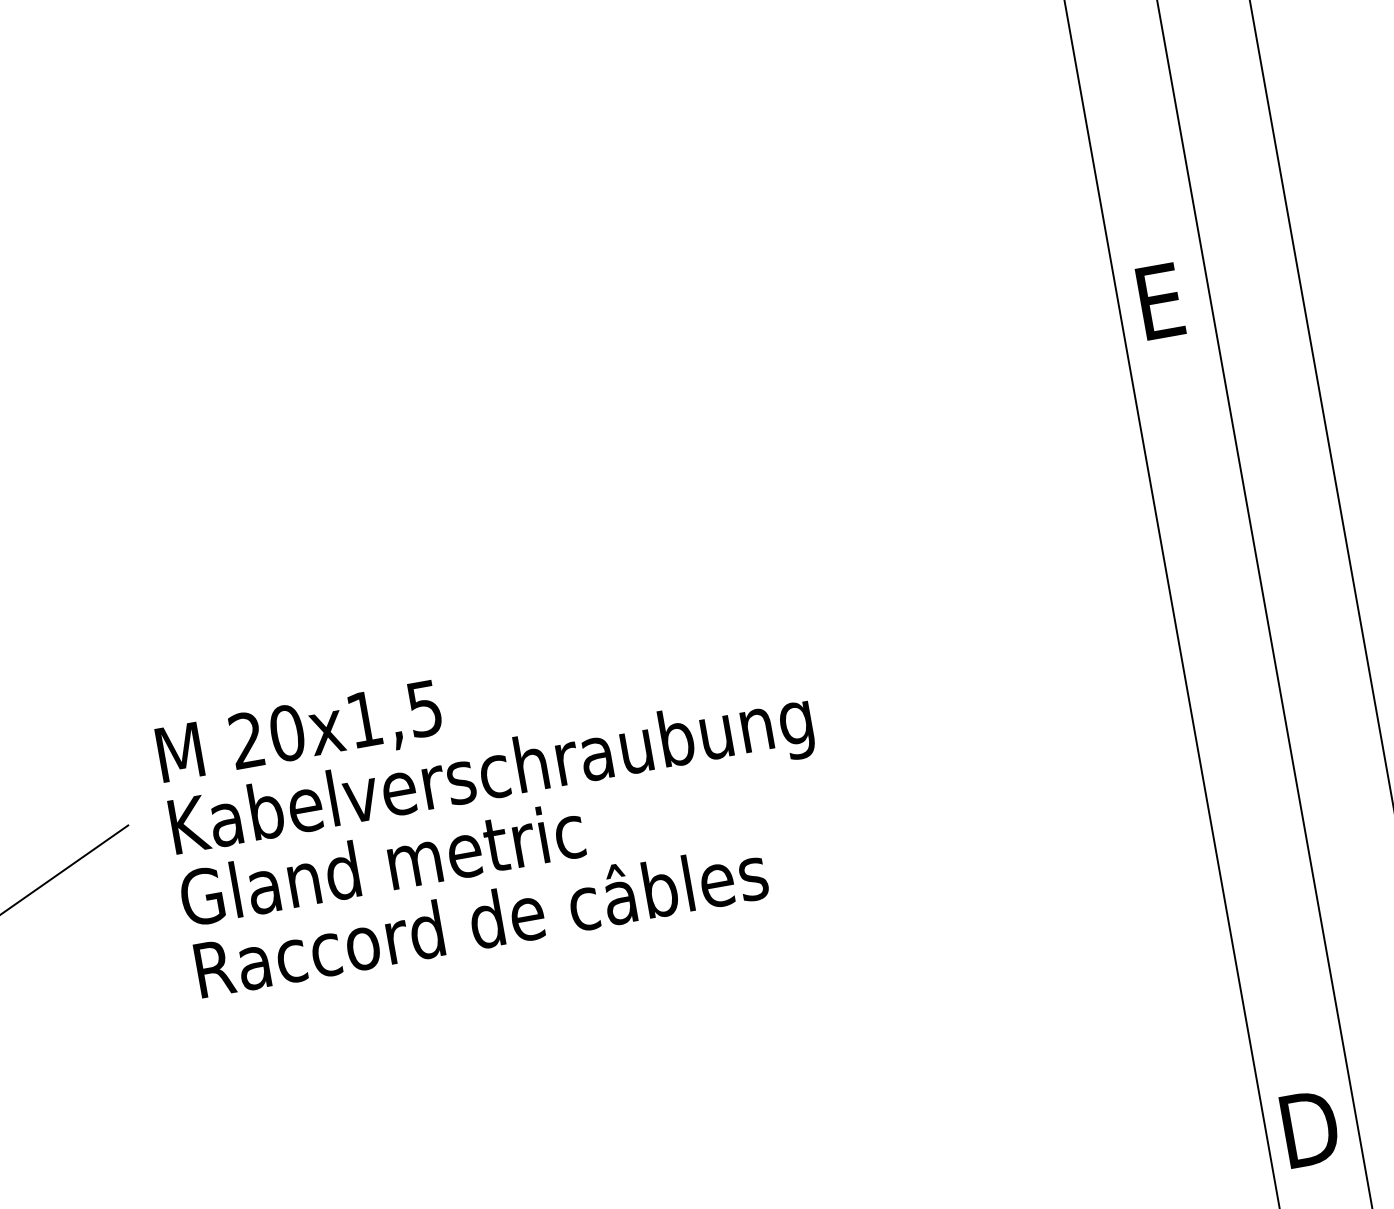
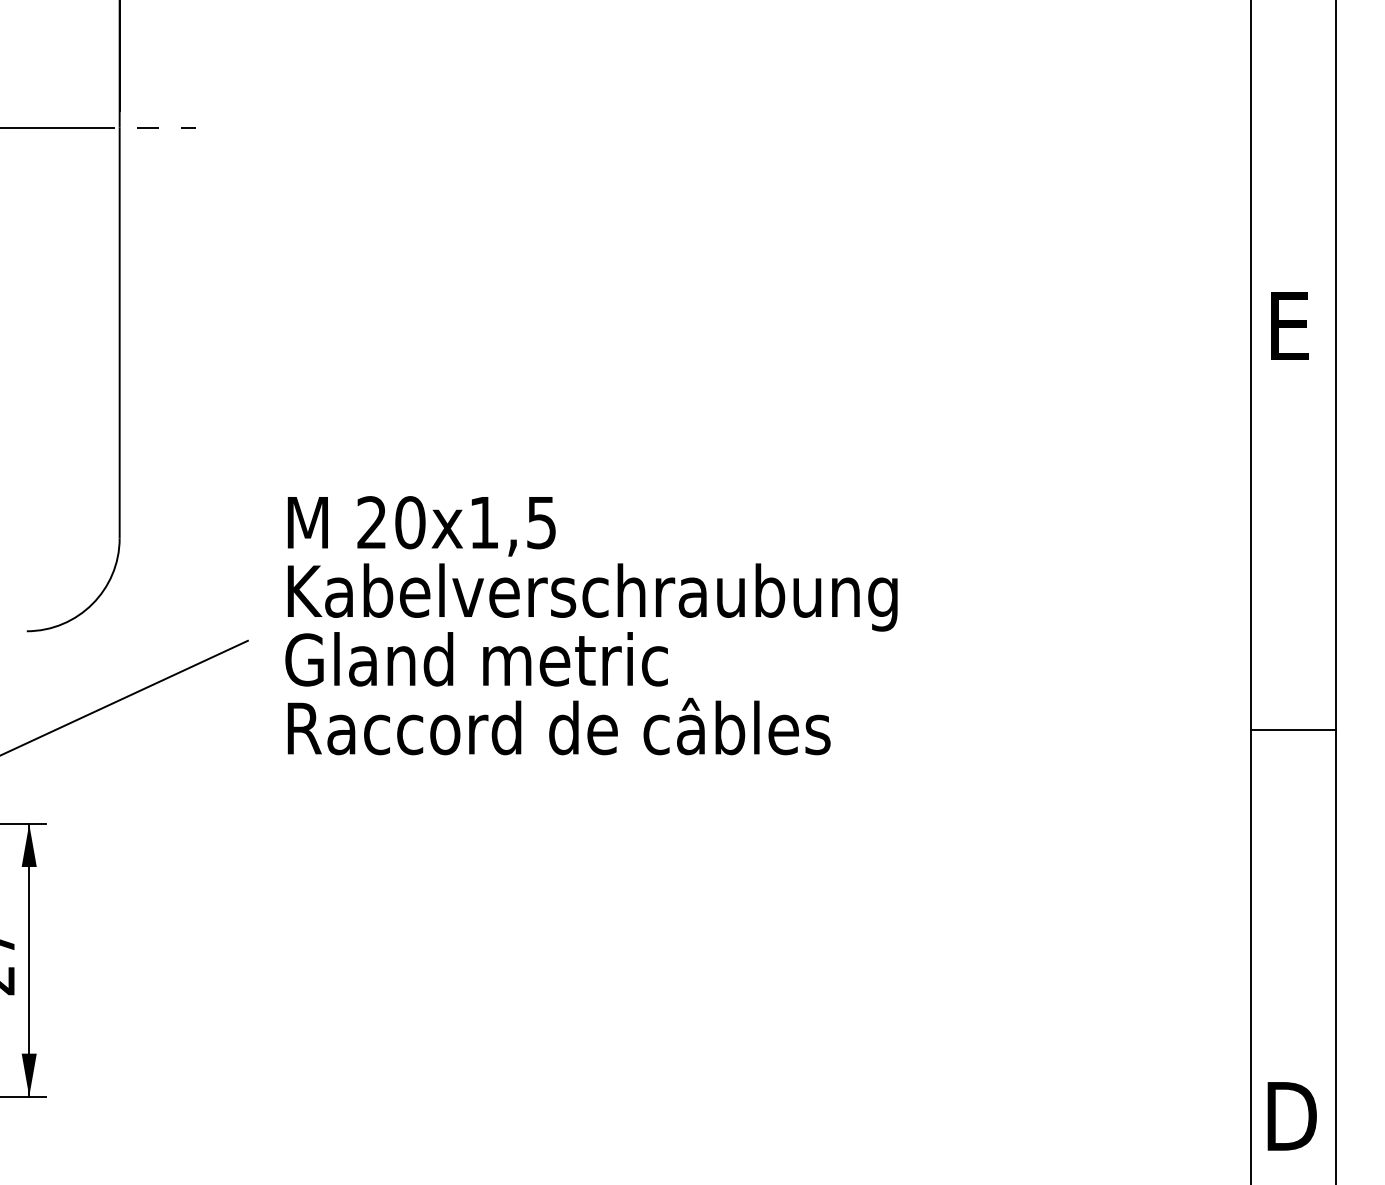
line: (1239, 723) -> (1293, 729), added
part: (496, 798) -> (593, 617), moved

